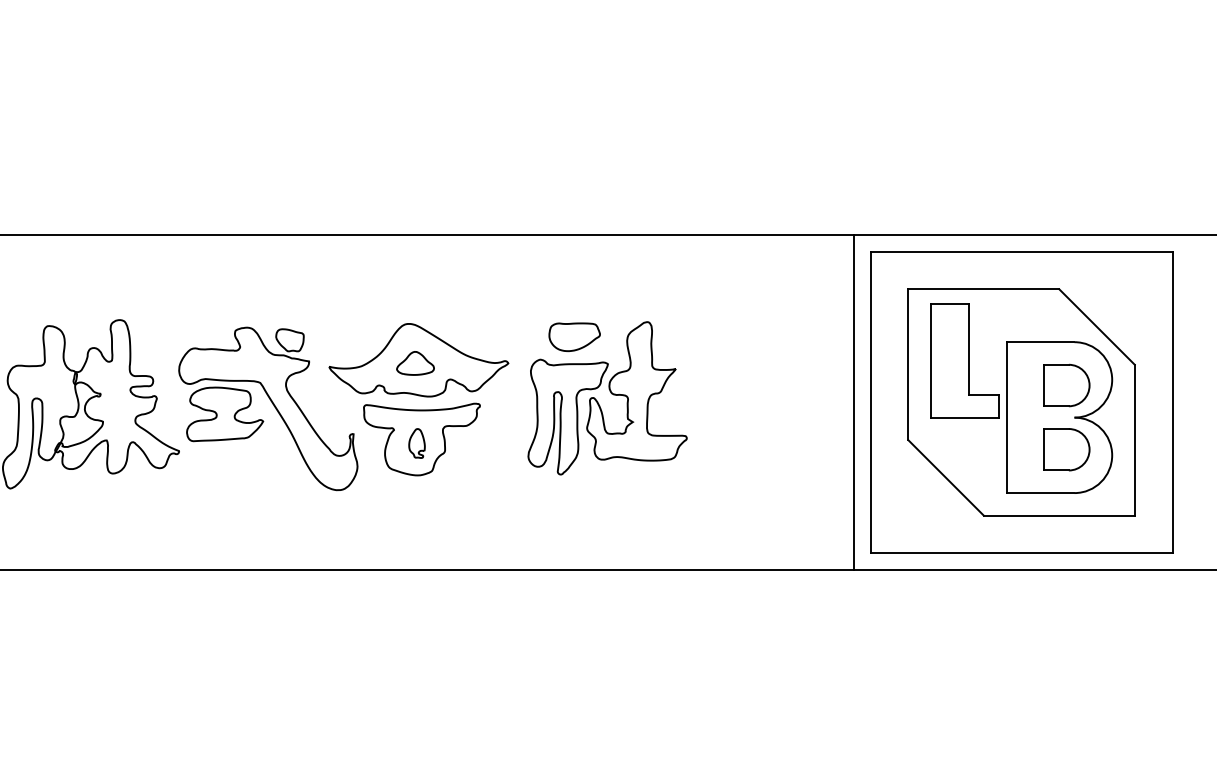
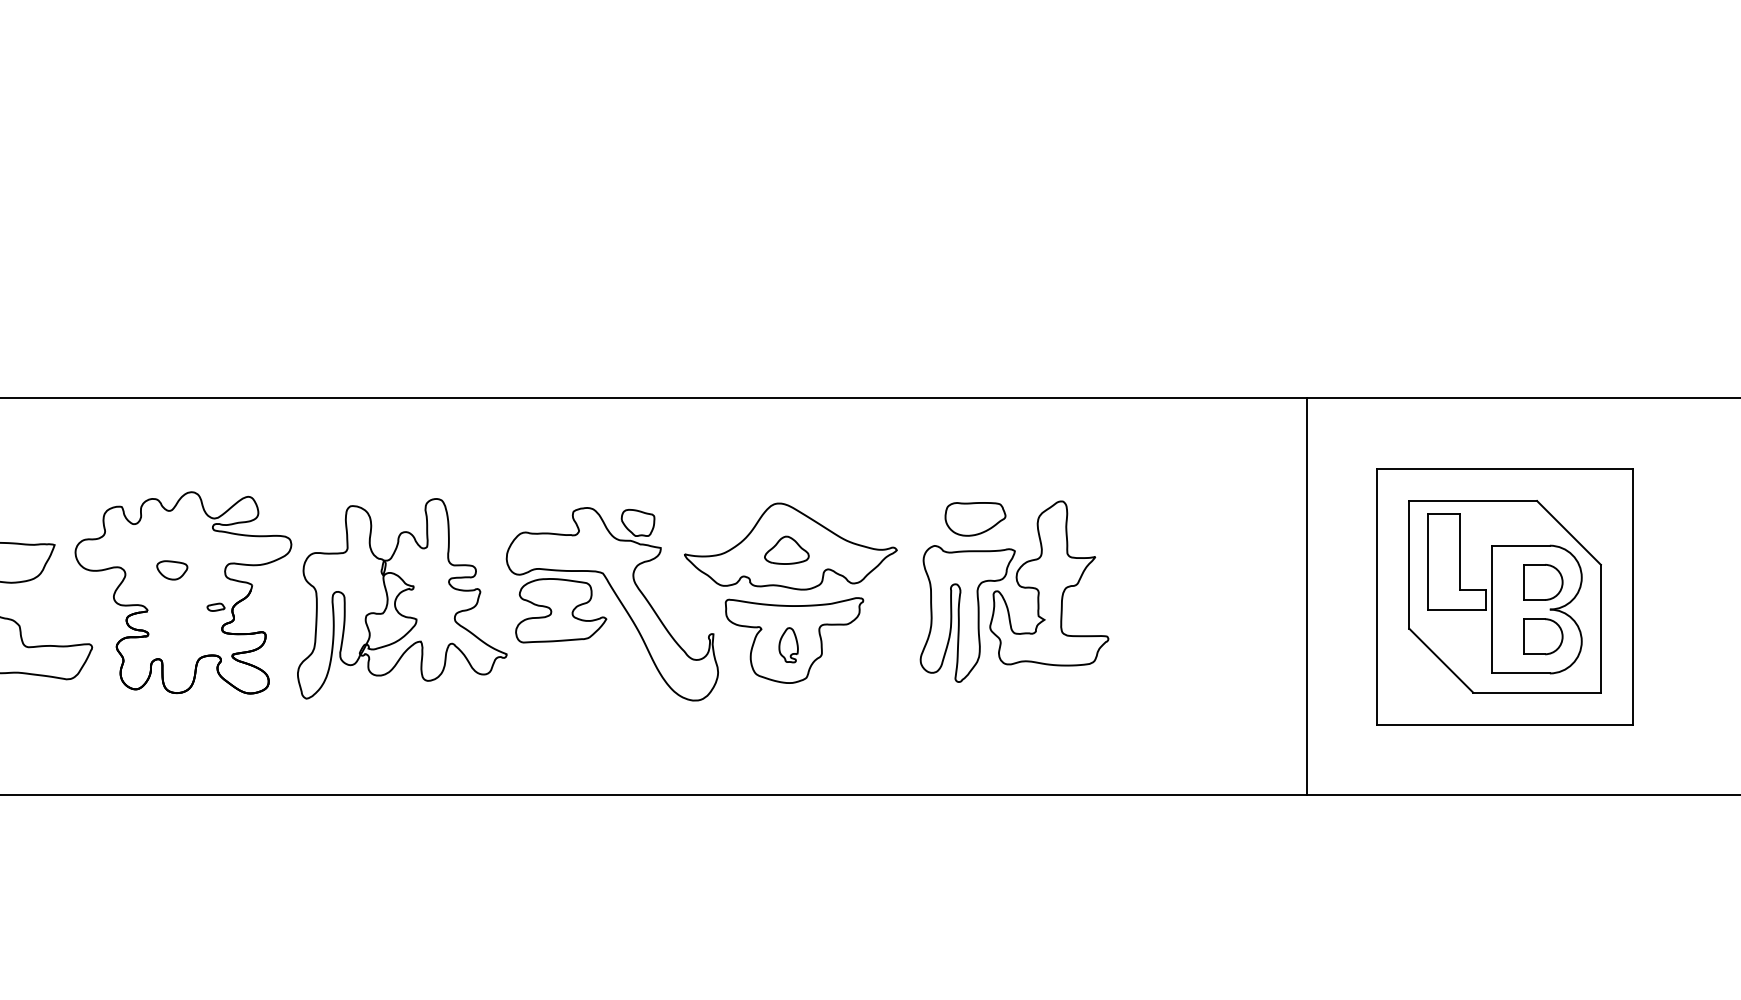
part: (1021, 402) -> (1504, 596), size x0.71

